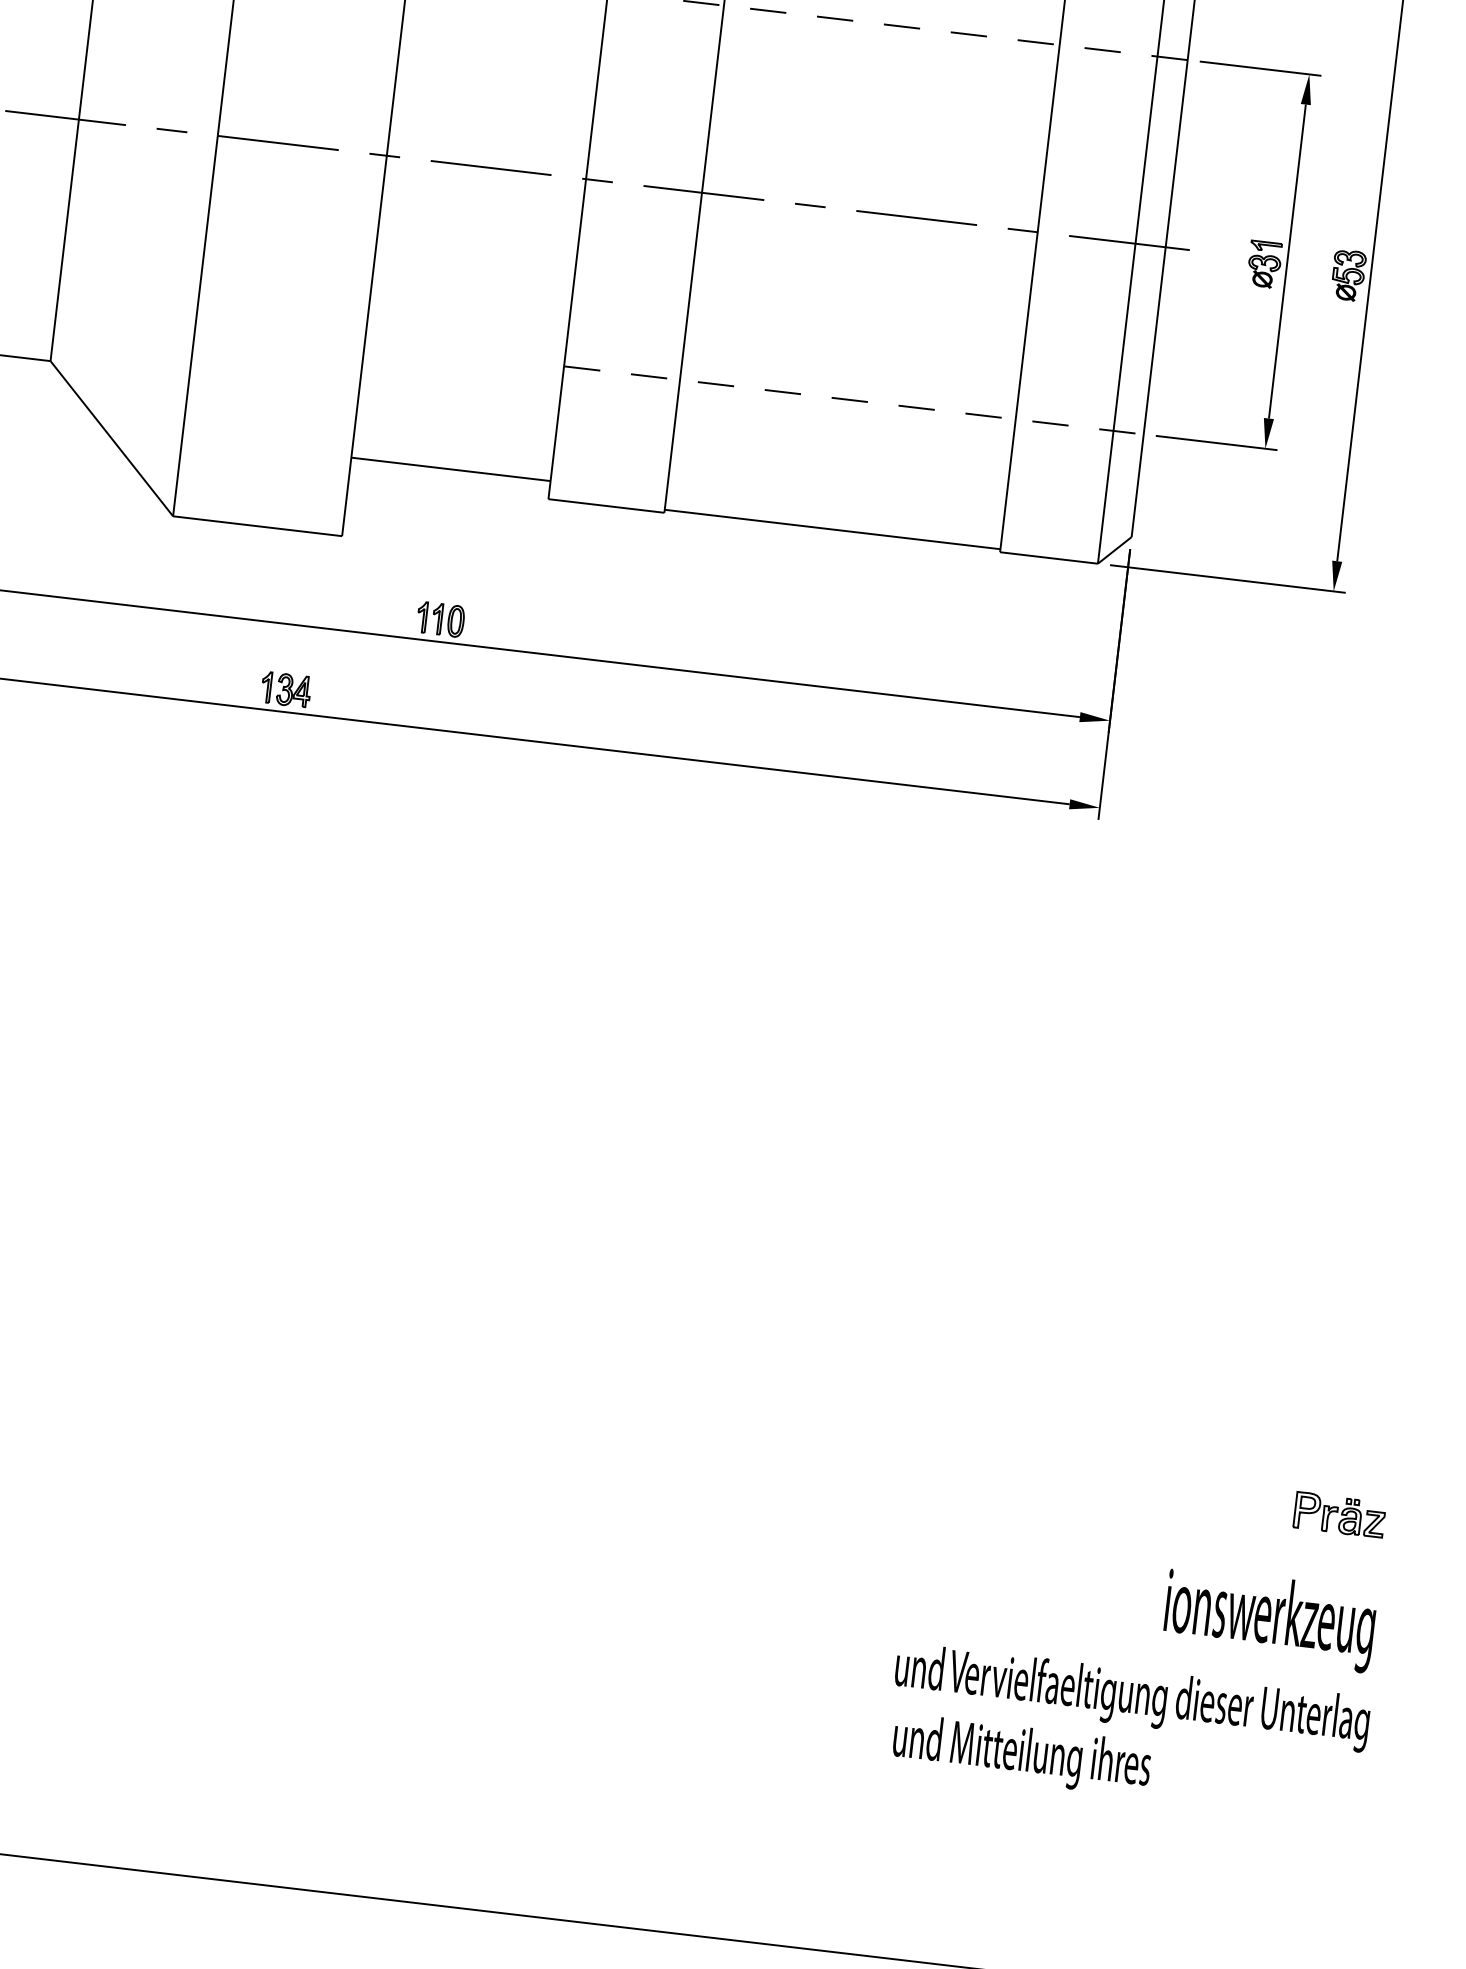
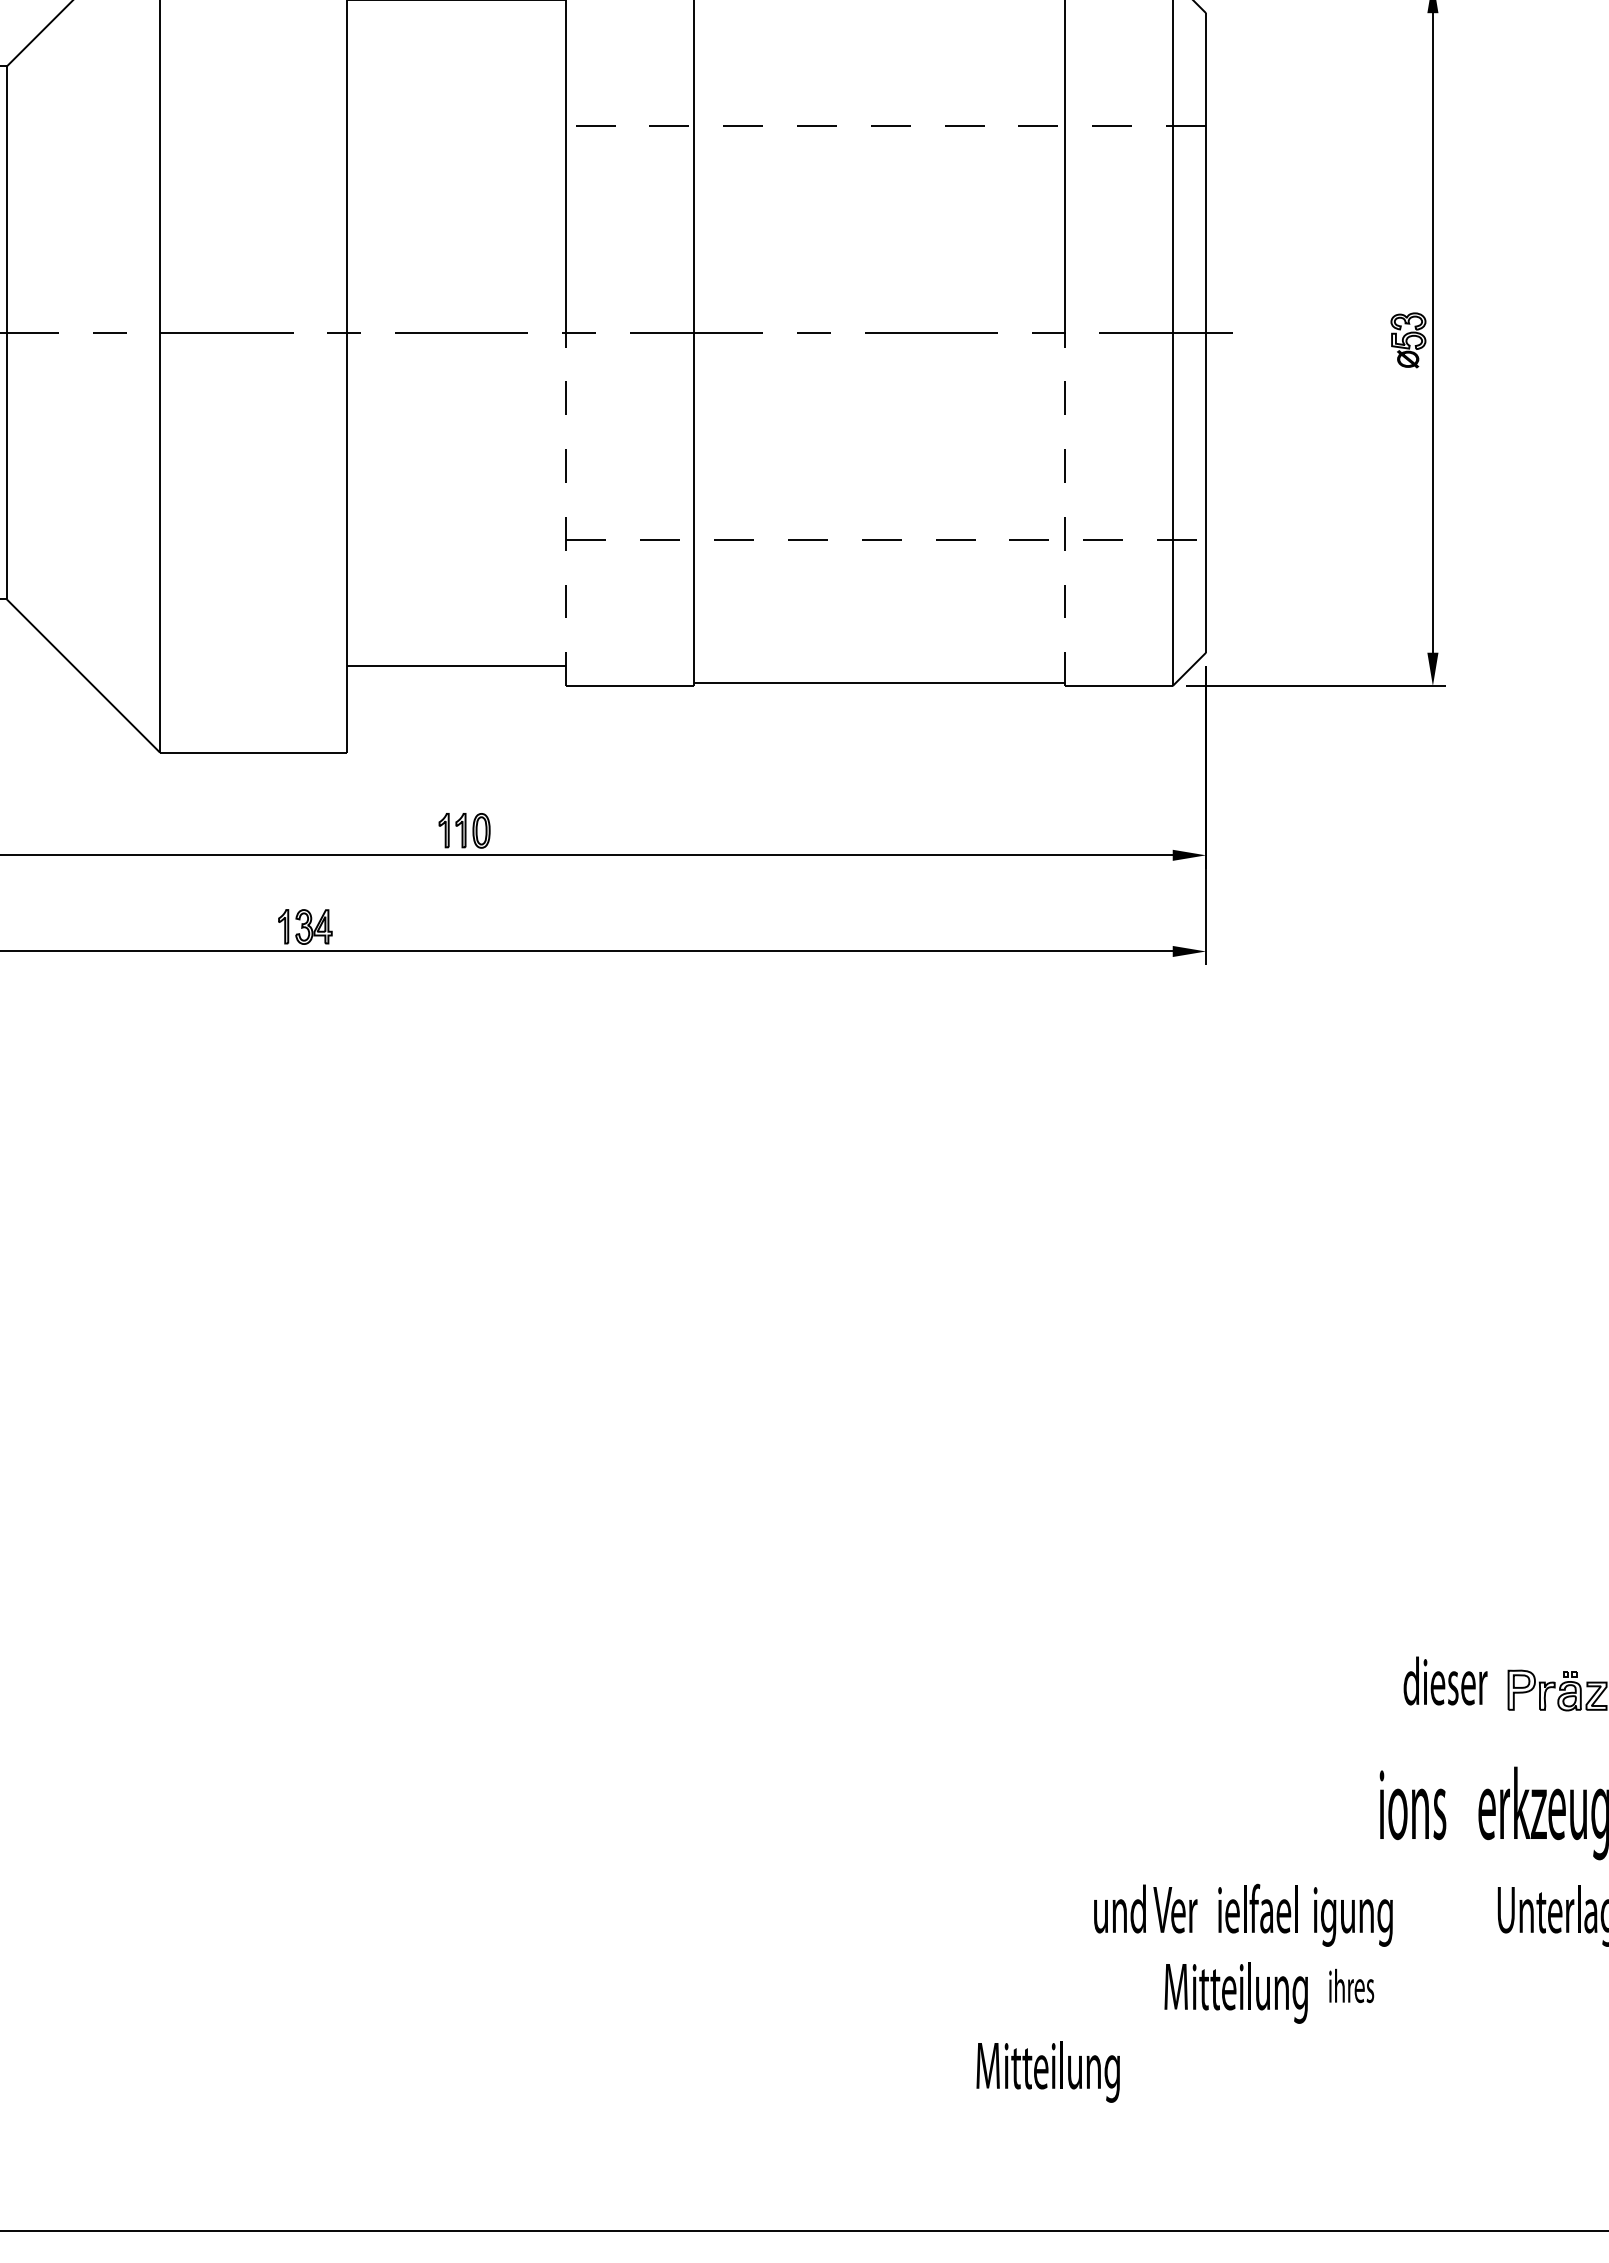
part: (1249, 258) -> (1298, 334), removed
line: (567, 339) -> (566, 509), solid -> dashed
line: (1018, 392) -> (1064, 509), solid -> dashed
fill: (1240, 1617) -> (1462, 1814), removed
fill: (998, 1681) -> (1207, 1915), removed
fill: (1087, 1689) -> (1305, 1912), removed
part: (1214, 1700) -> (1445, 1680), moved
part: (917, 1736) -> (1126, 1985), removed
part: (1121, 1760) -> (1351, 1985), size x0.7
part: (836, 1805) -> (1047, 2071), added

